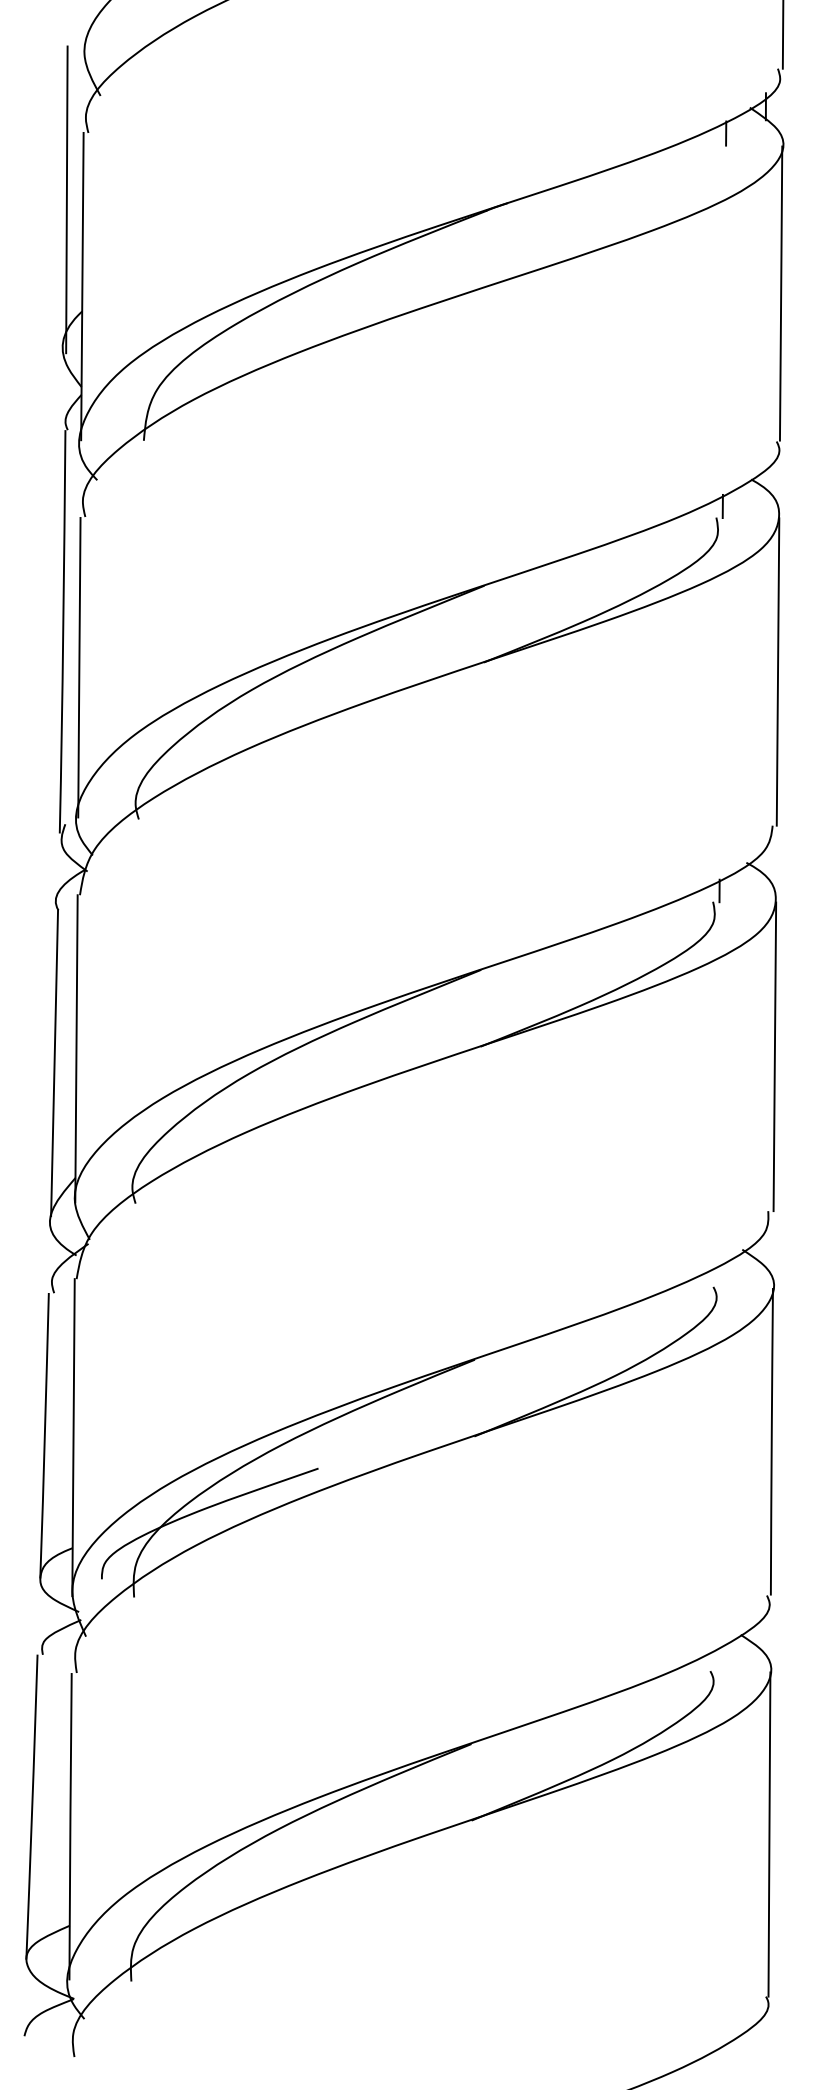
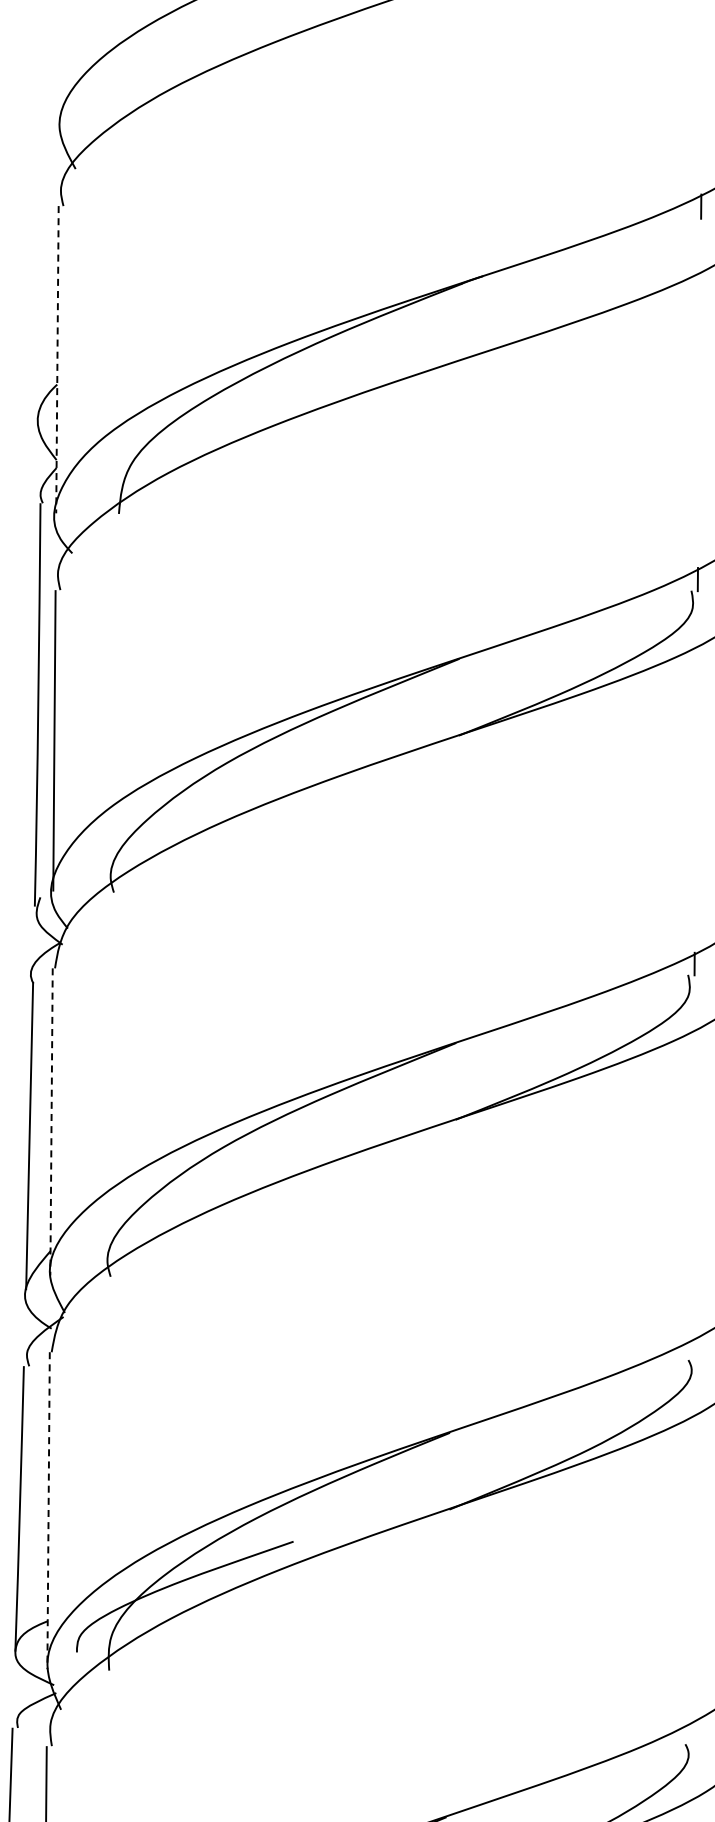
line: (66, 199) -> (41, 272), removed
line: (82, 286) -> (57, 359), solid -> dashed
line: (76, 1048) -> (51, 1121), solid -> dashed
line: (73, 1437) -> (48, 1510), solid -> dashed

